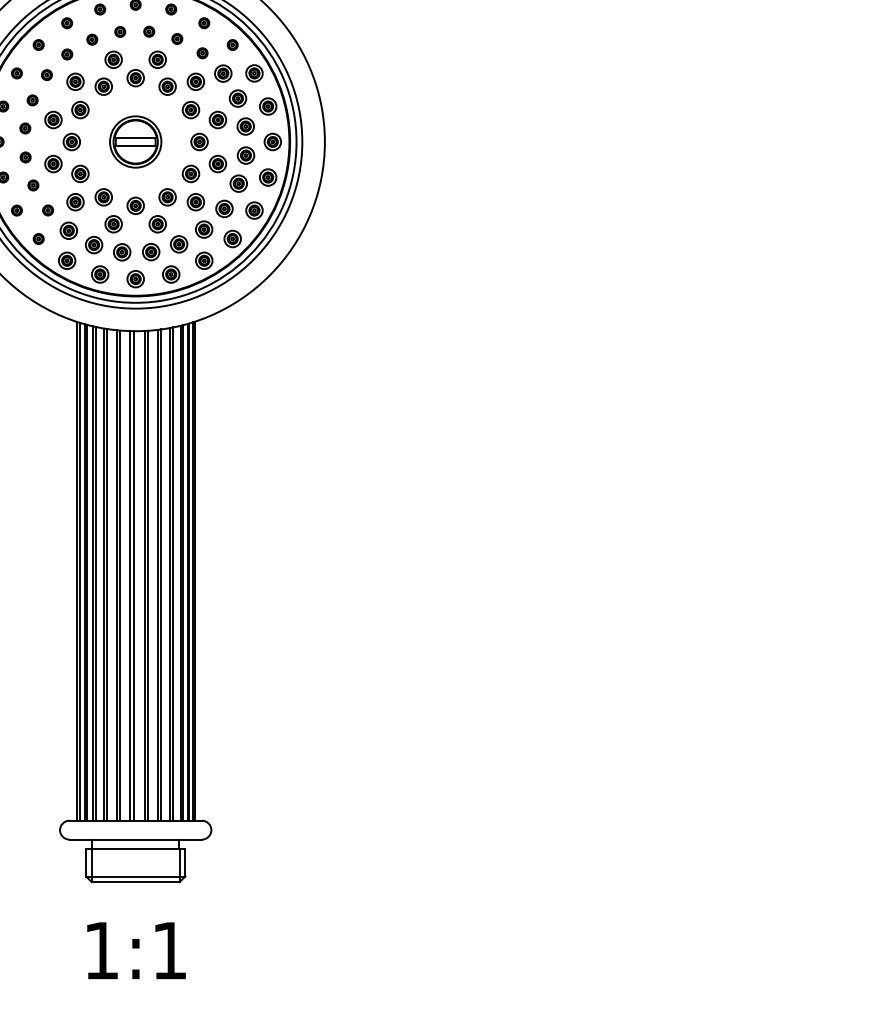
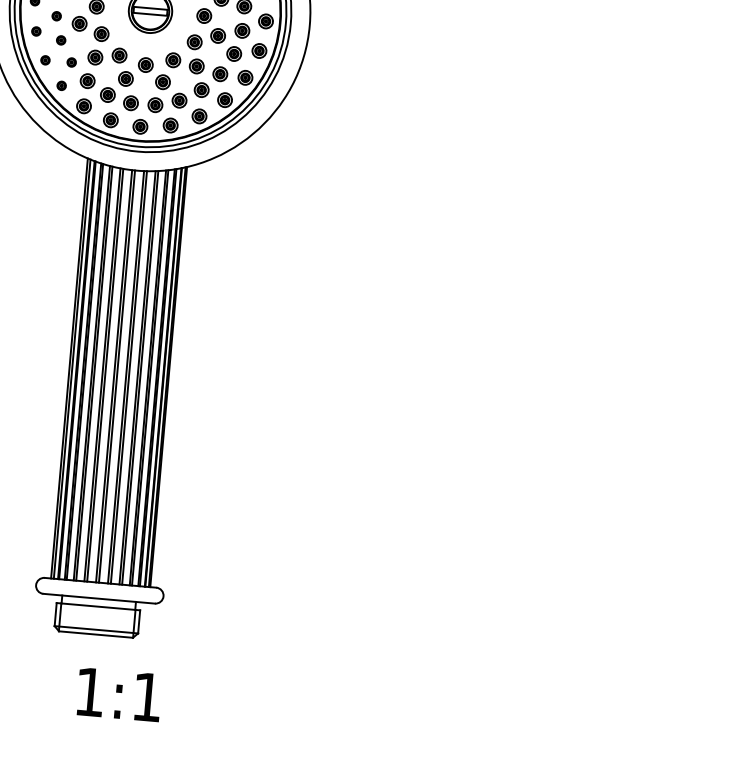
text: (136, 950) -> (119, 694), moved

